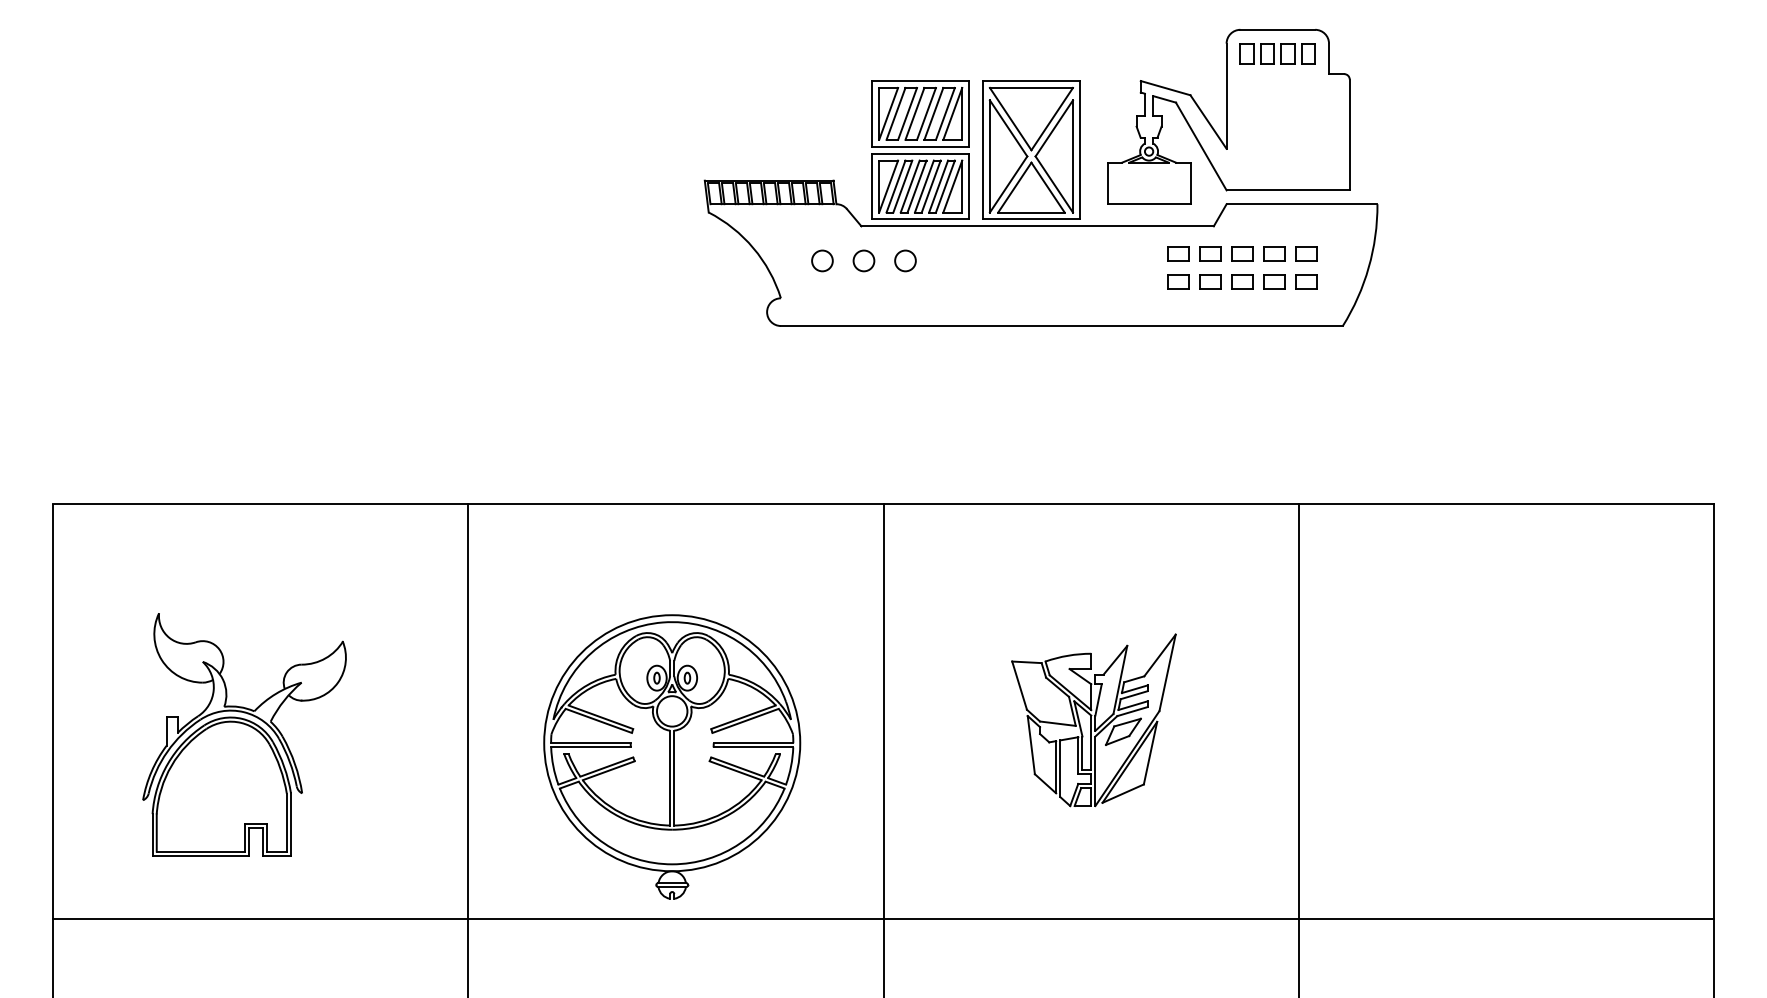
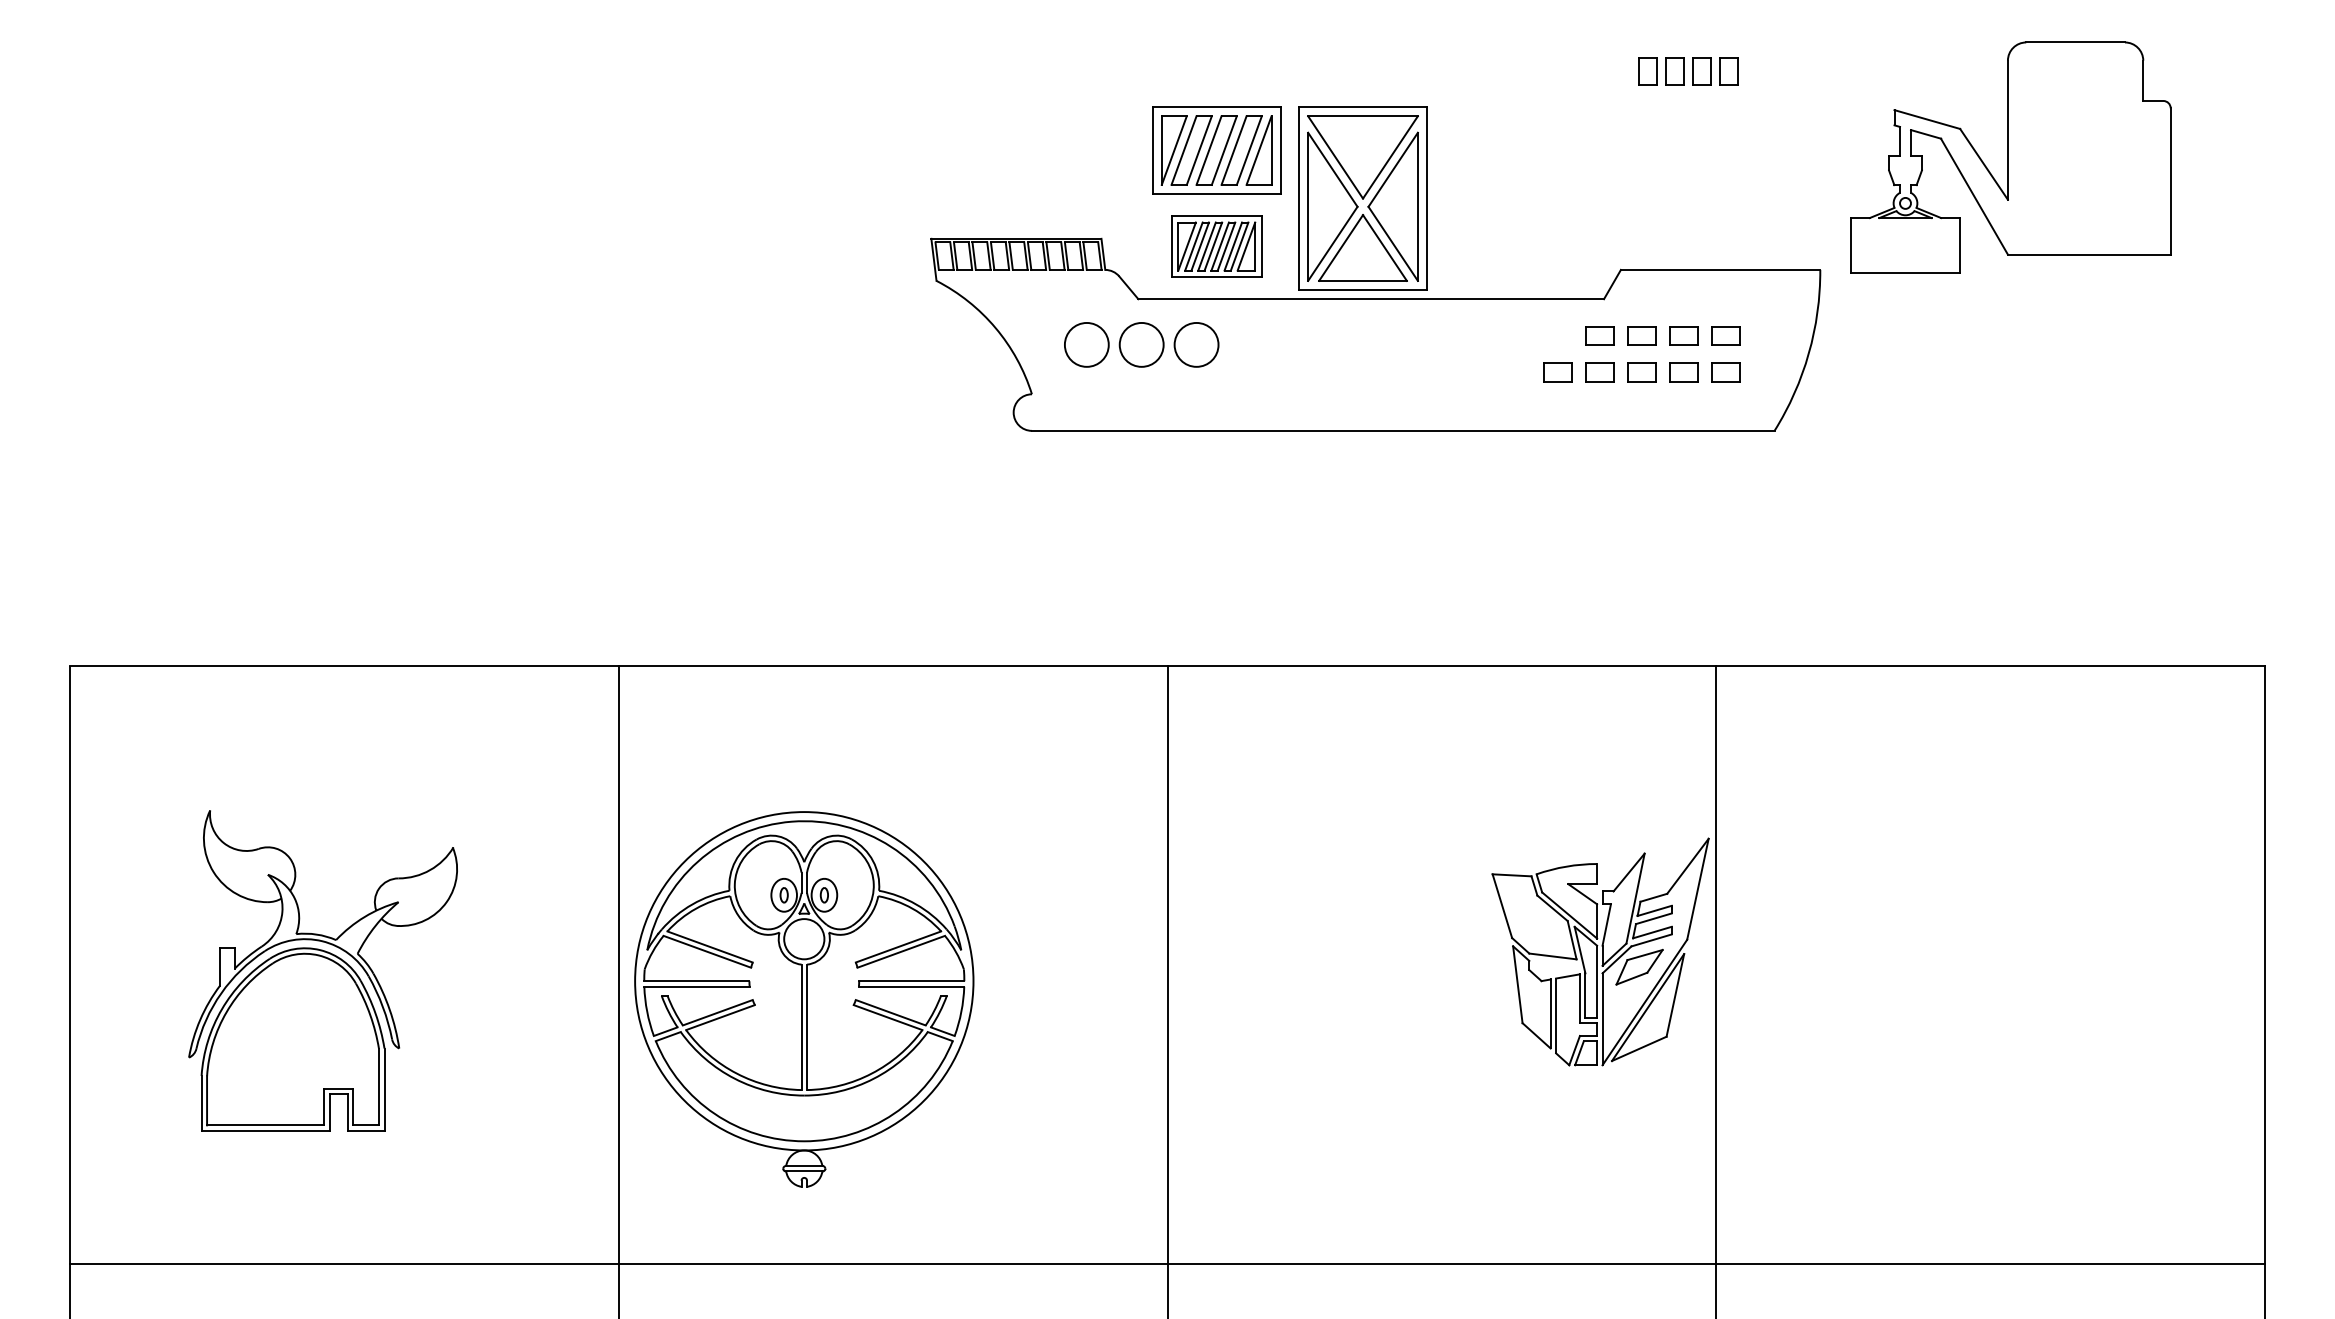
part: (1228, 116) -> (2010, 157), moved
part: (920, 186) -> (1216, 246), size x0.7
part: (1178, 253) -> (1557, 335), removed
circle: (822, 260) -> (1086, 344), size x1.6
circle: (863, 260) -> (1141, 344), size x1.6
circle: (905, 260) -> (1196, 344), size x1.6
part: (1093, 719) -> (1600, 951), moved
part: (672, 757) -> (804, 999), moved
line: (883, 918) -> (1167, 1263), moved

